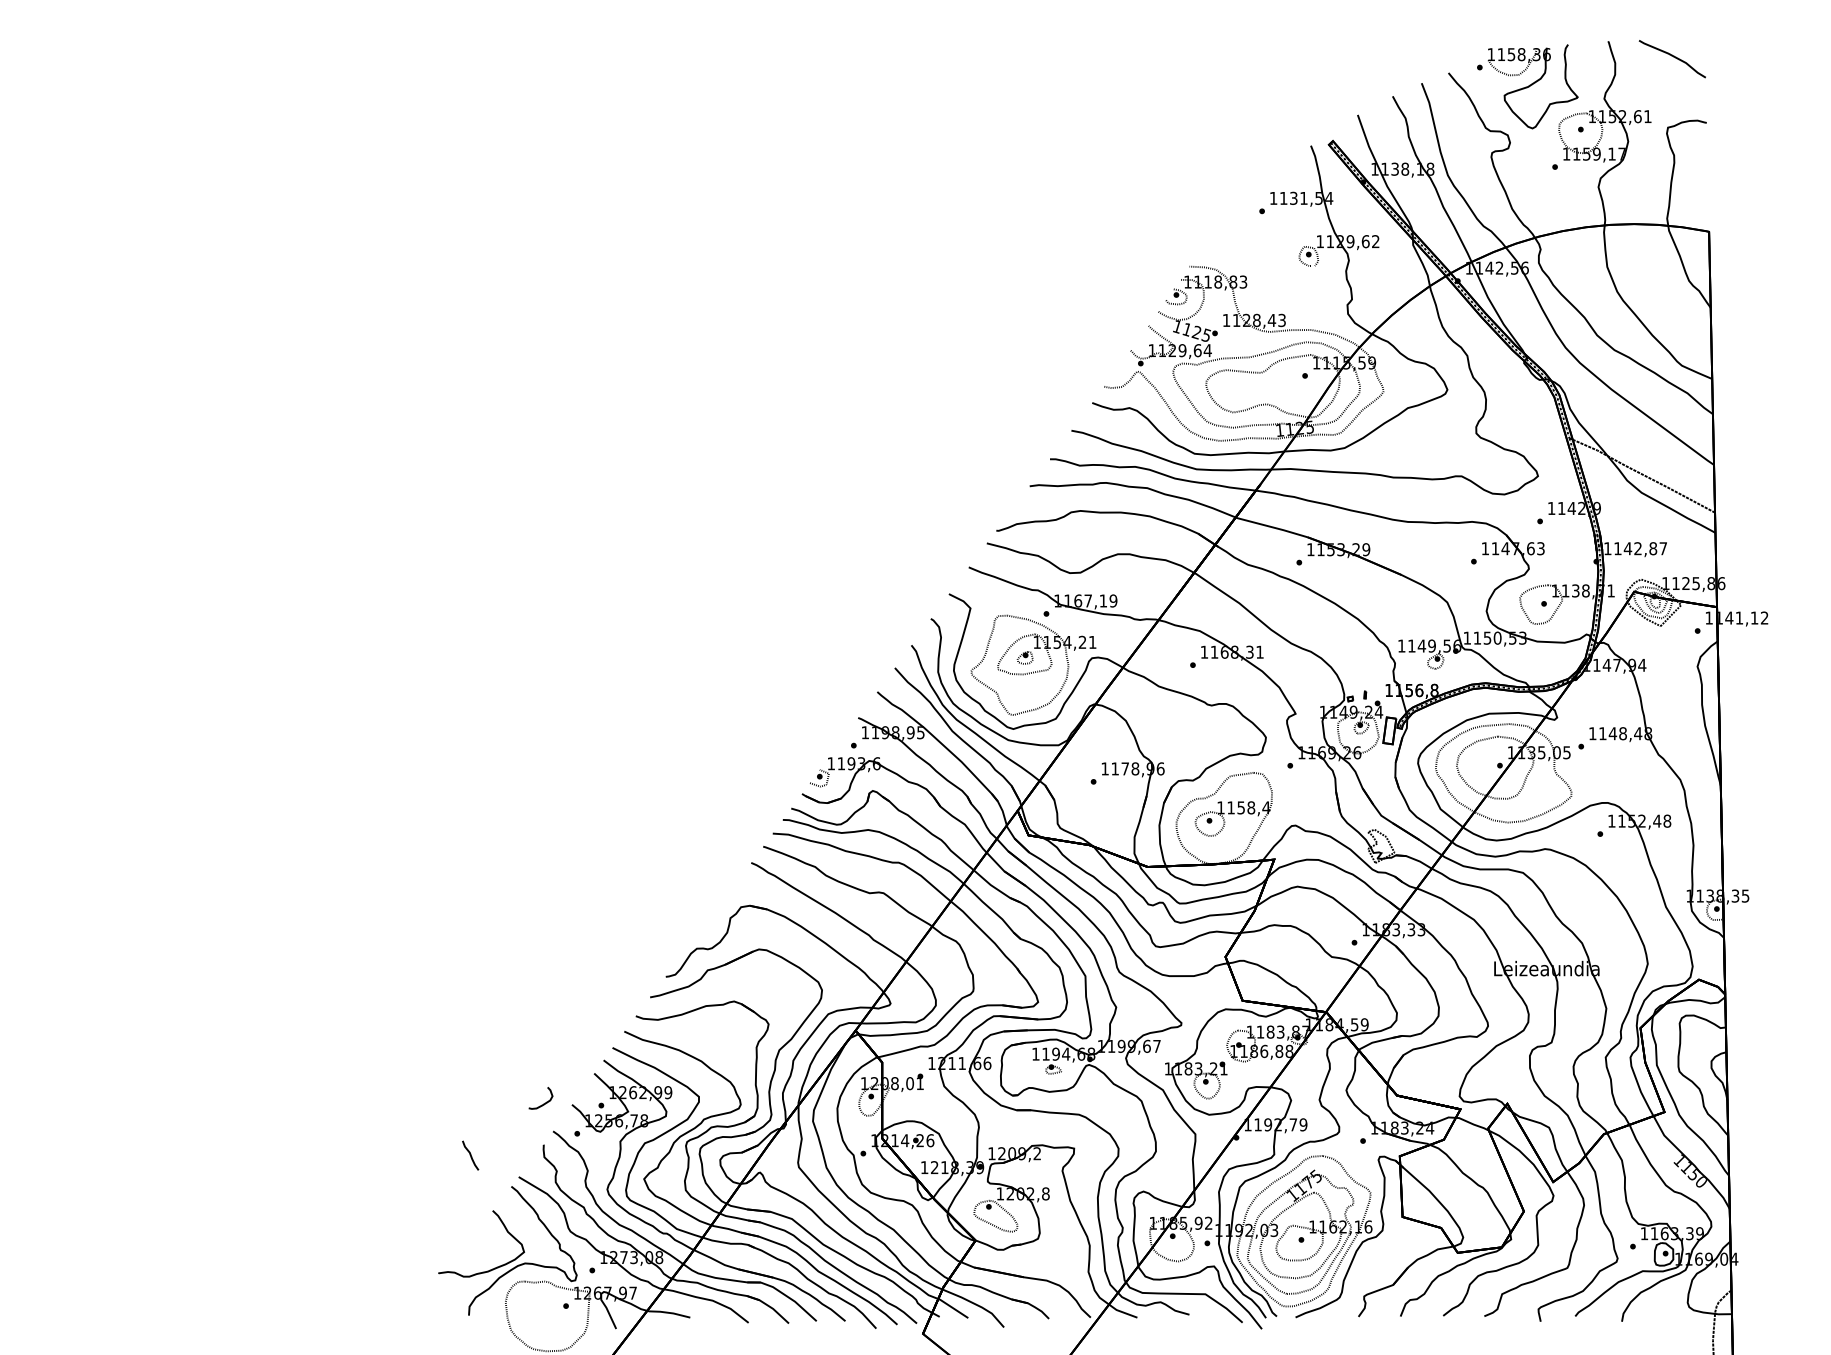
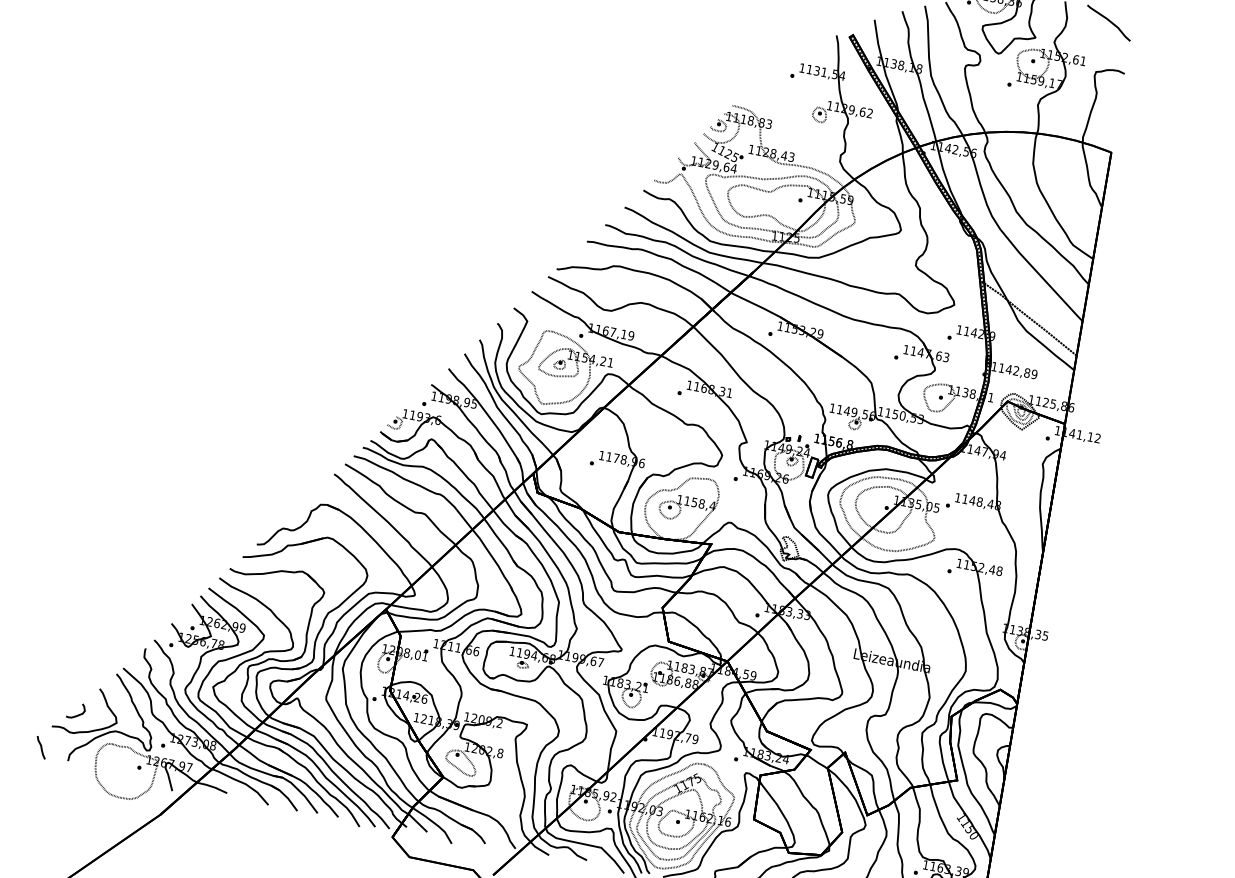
text: (1663, 548) -> (1034, 374), 1142,87 -> 1142,89
curve: (543, 1103) -> (77, 714), moved
curve: (470, 1155) -> (41, 747), moved

